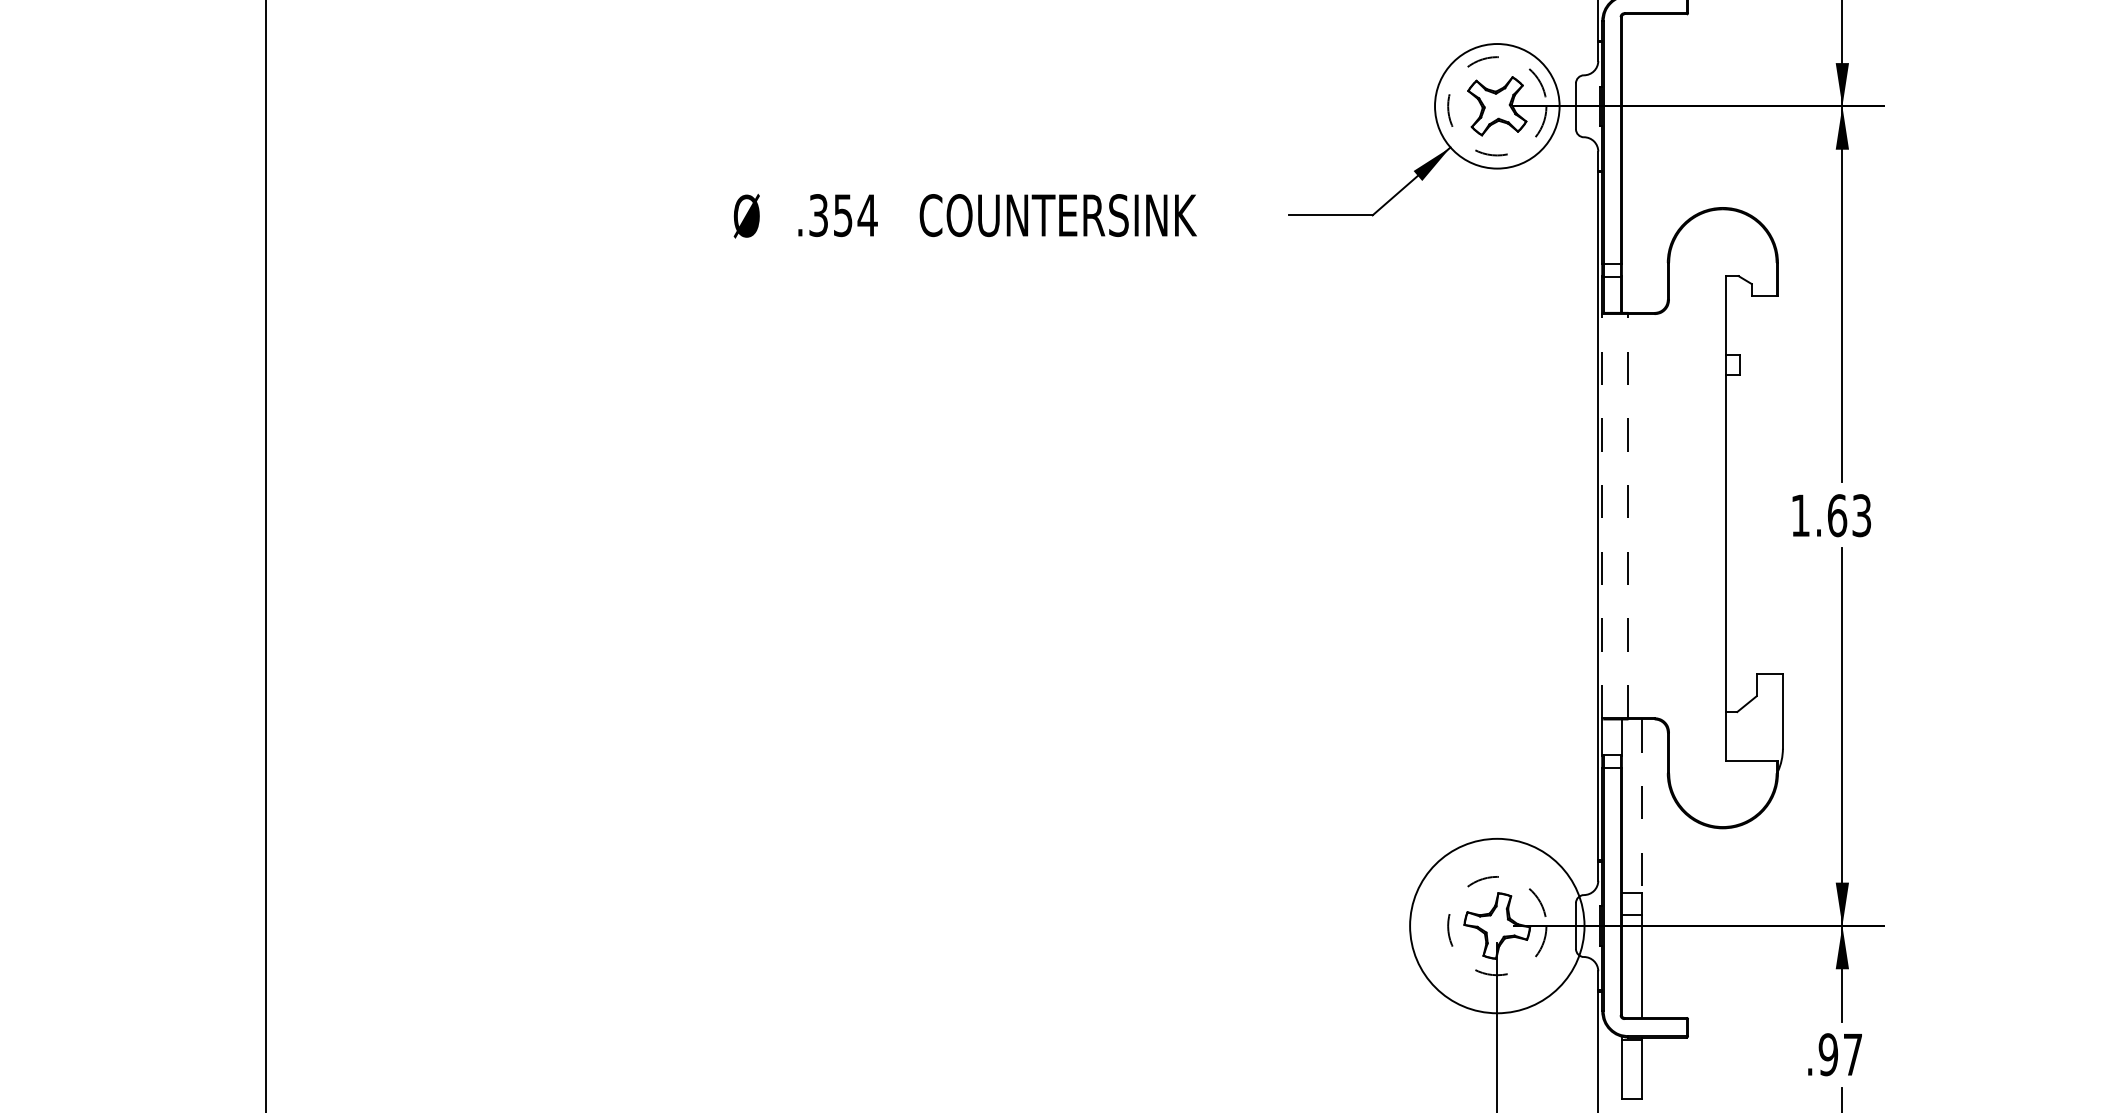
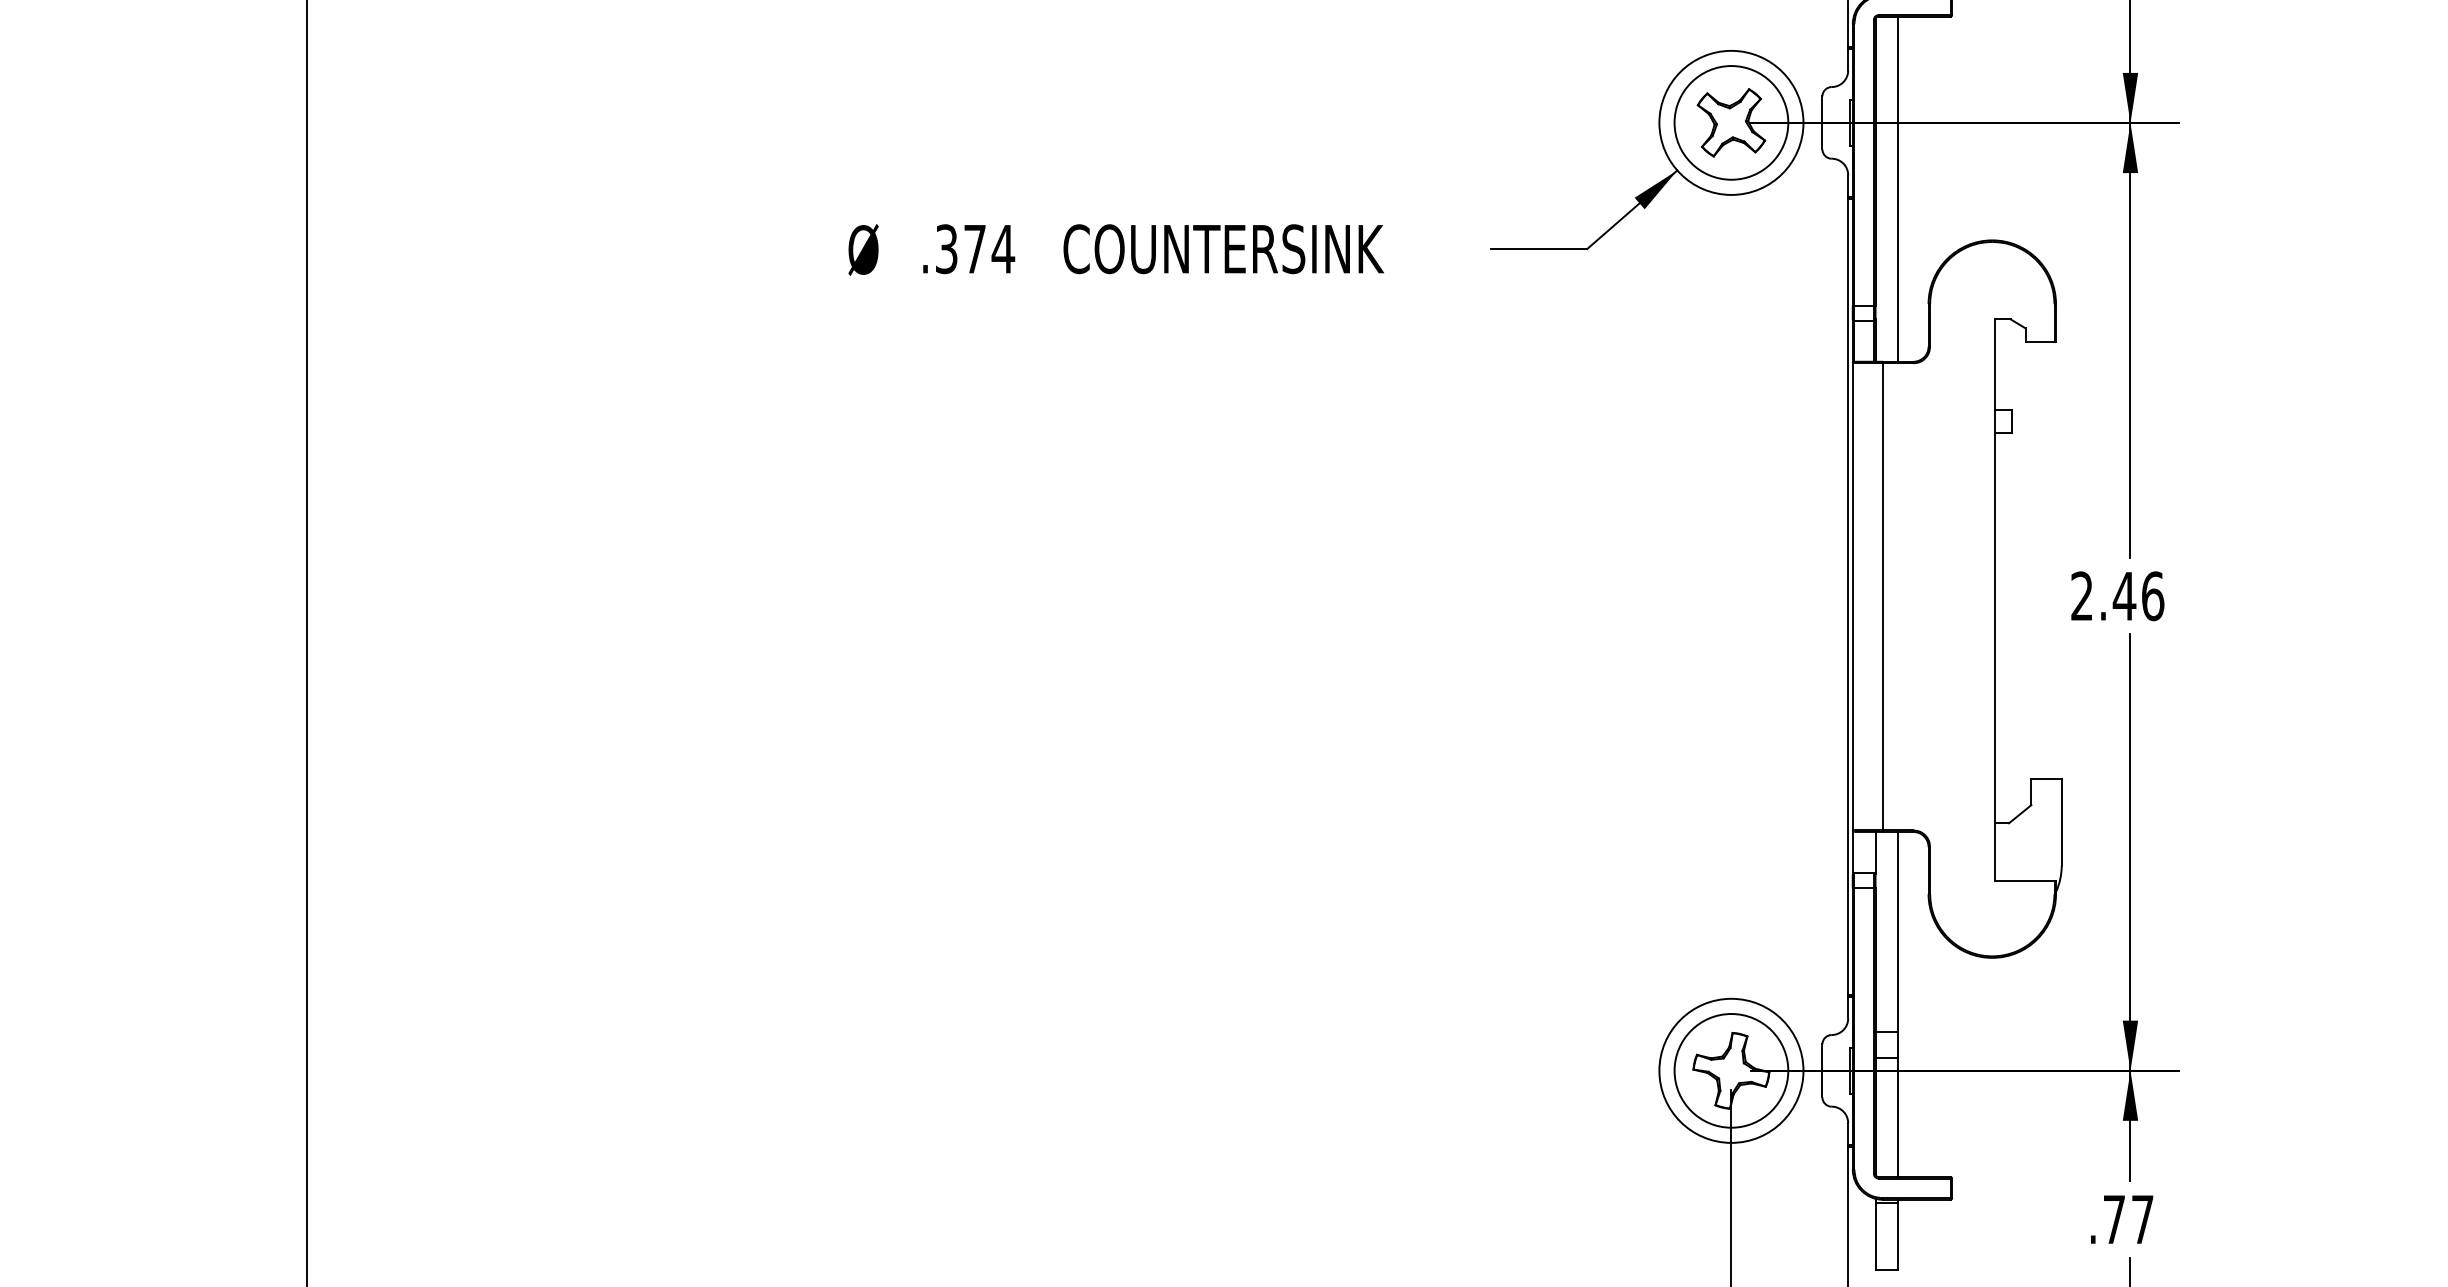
circle: (1497, 106) -> (1731, 123), dashed -> solid
line: (1641, 163) -> (1898, 189), added
text: (843, 215) -> (975, 249), .354 -> .374
text: (1831, 515) -> (2117, 596), 1.63 -> 2.46
line: (1602, 516) -> (1853, 597), dashed -> solid
line: (1628, 516) -> (1883, 597), dashed -> solid
line: (1641, 806) -> (1898, 932), dashed -> solid
circle: (1497, 925) -> (1731, 1070), dashed -> solid
circle: (1497, 925) -> (1731, 1070), size x0.71
text: (1828, 1054) -> (2114, 1219), .97 -> .77

